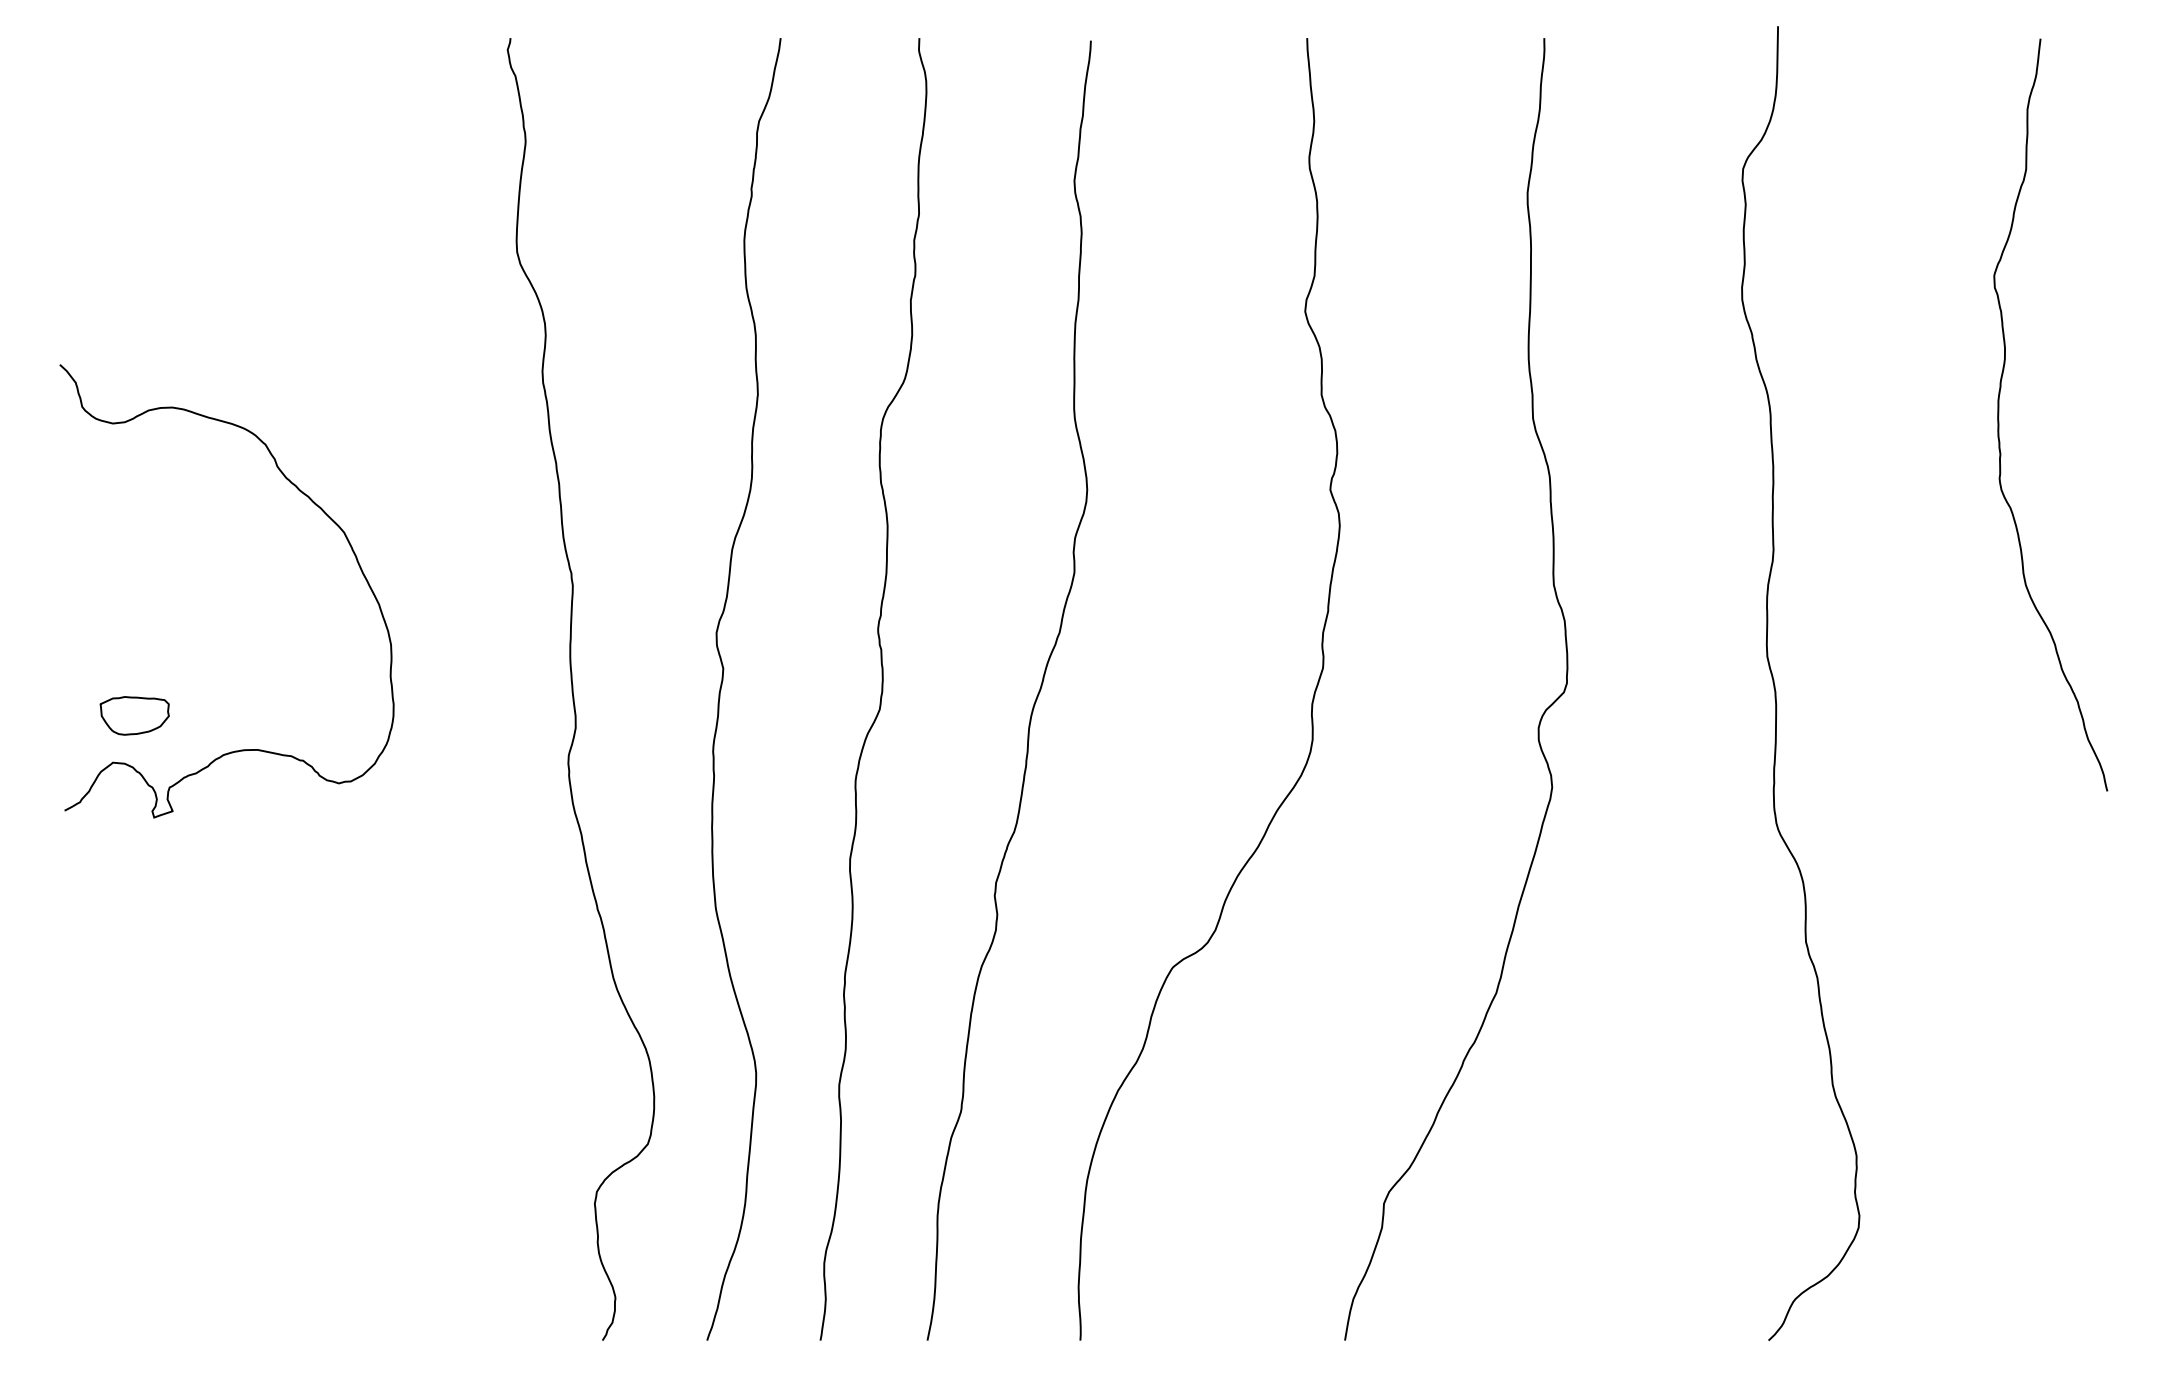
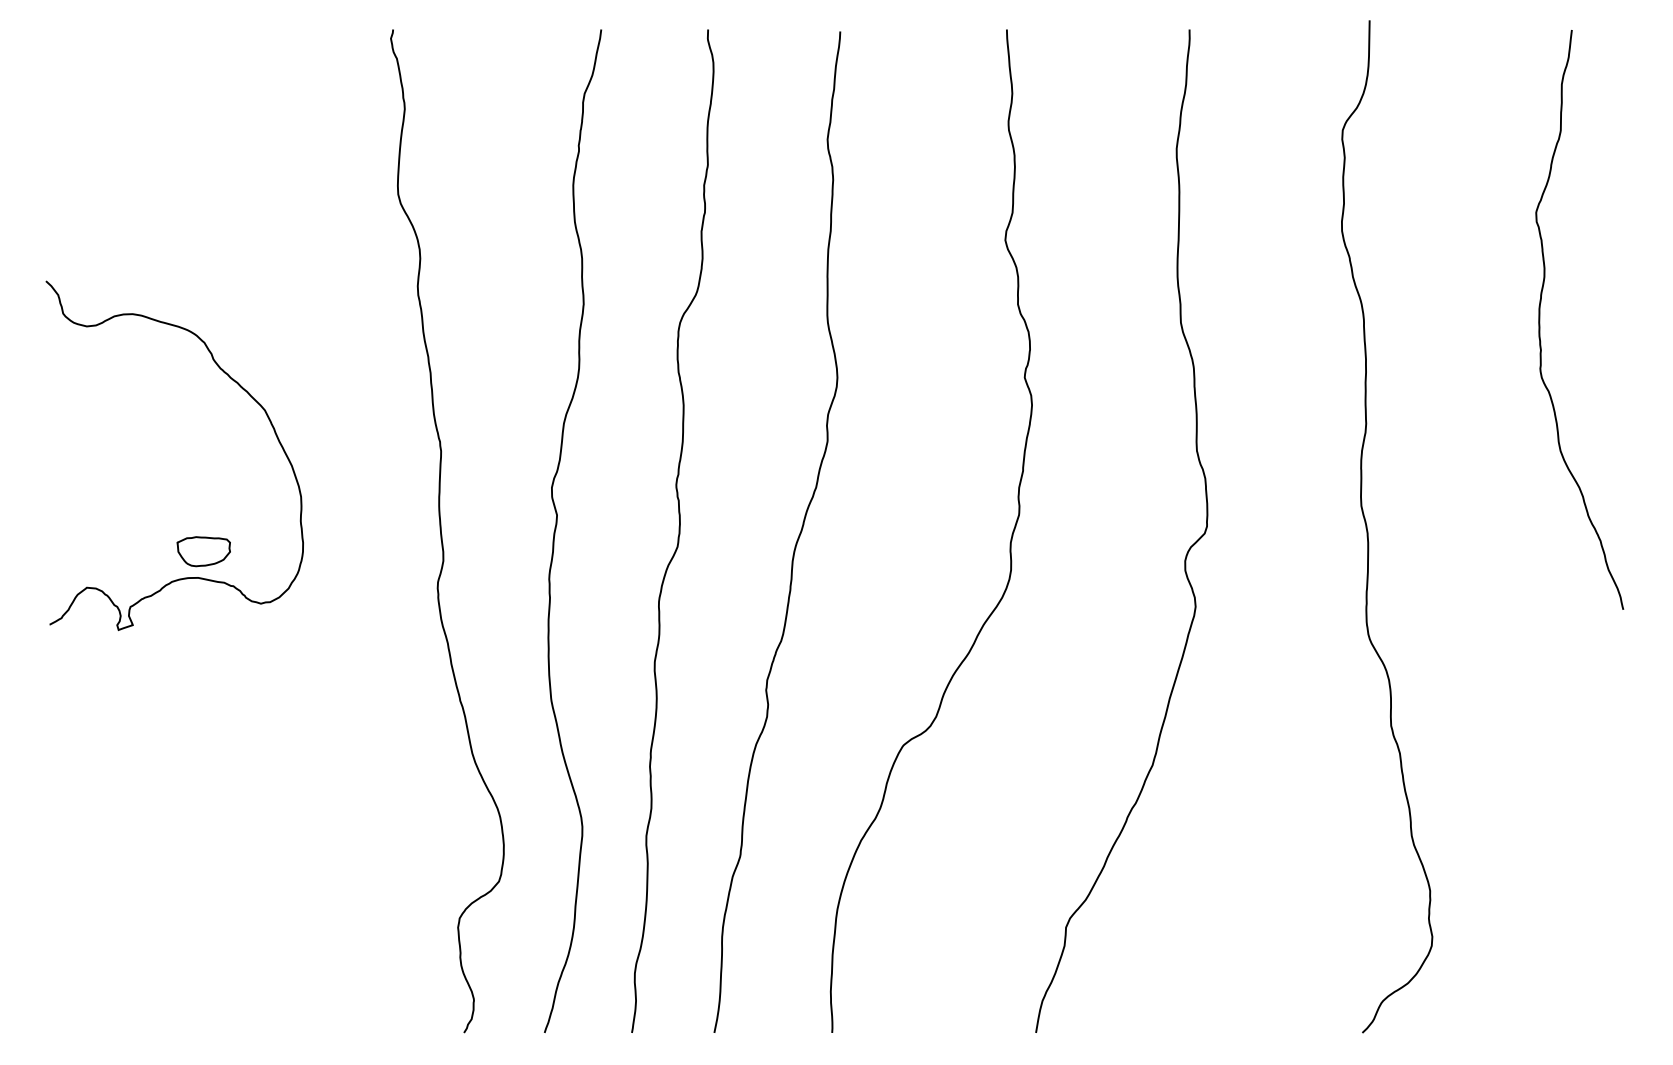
part: (134, 715) -> (203, 551), moved

